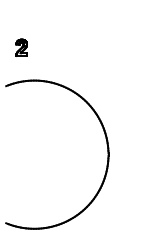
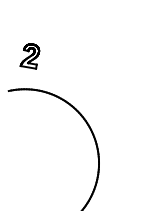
part: (21, 47) -> (30, 55), size x1.43

